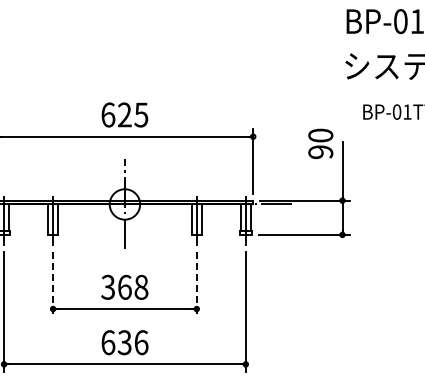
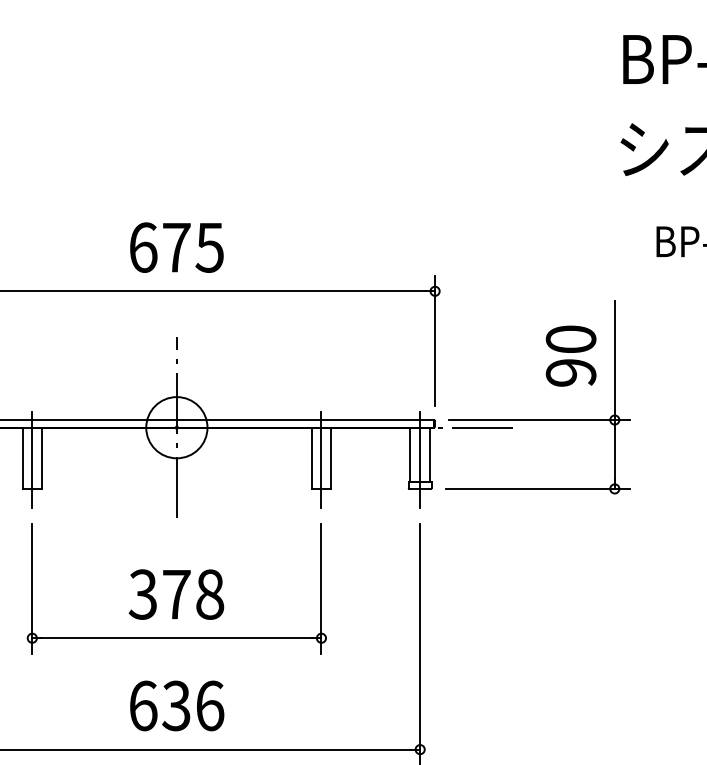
text: (124, 114) -> (175, 246), 625 -> 675
text: (320, 143) -> (570, 355), moved
line: (53, 284) -> (33, 588), dashed -> solid
line: (196, 284) -> (320, 588), dashed -> solid
text: (124, 286) -> (175, 592), 368 -> 378

